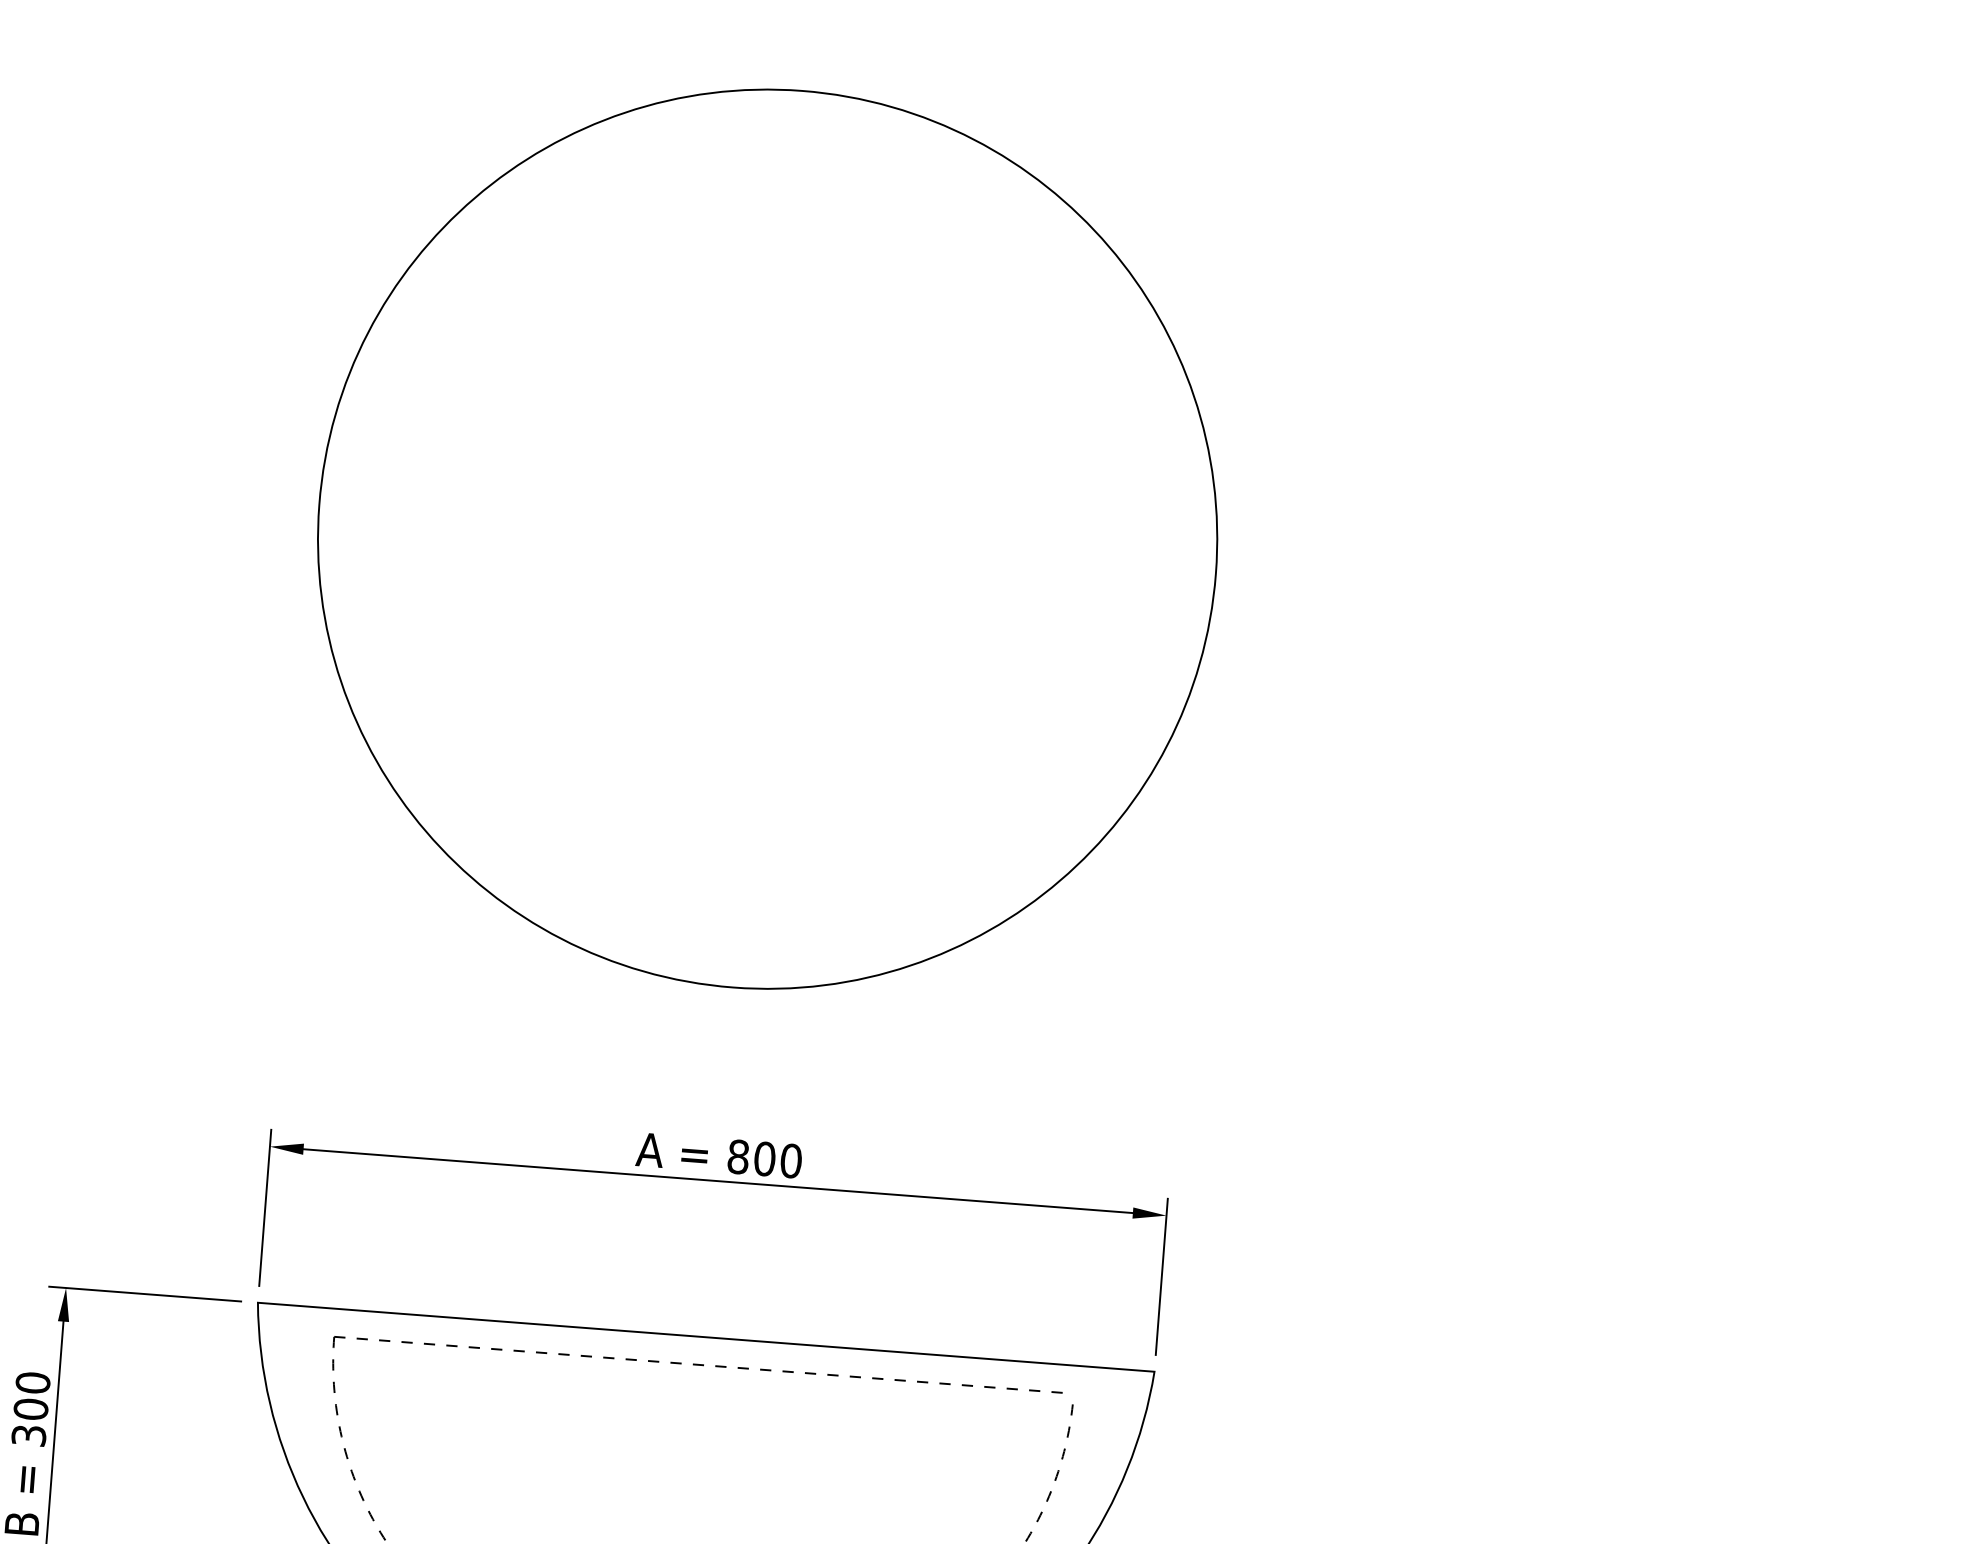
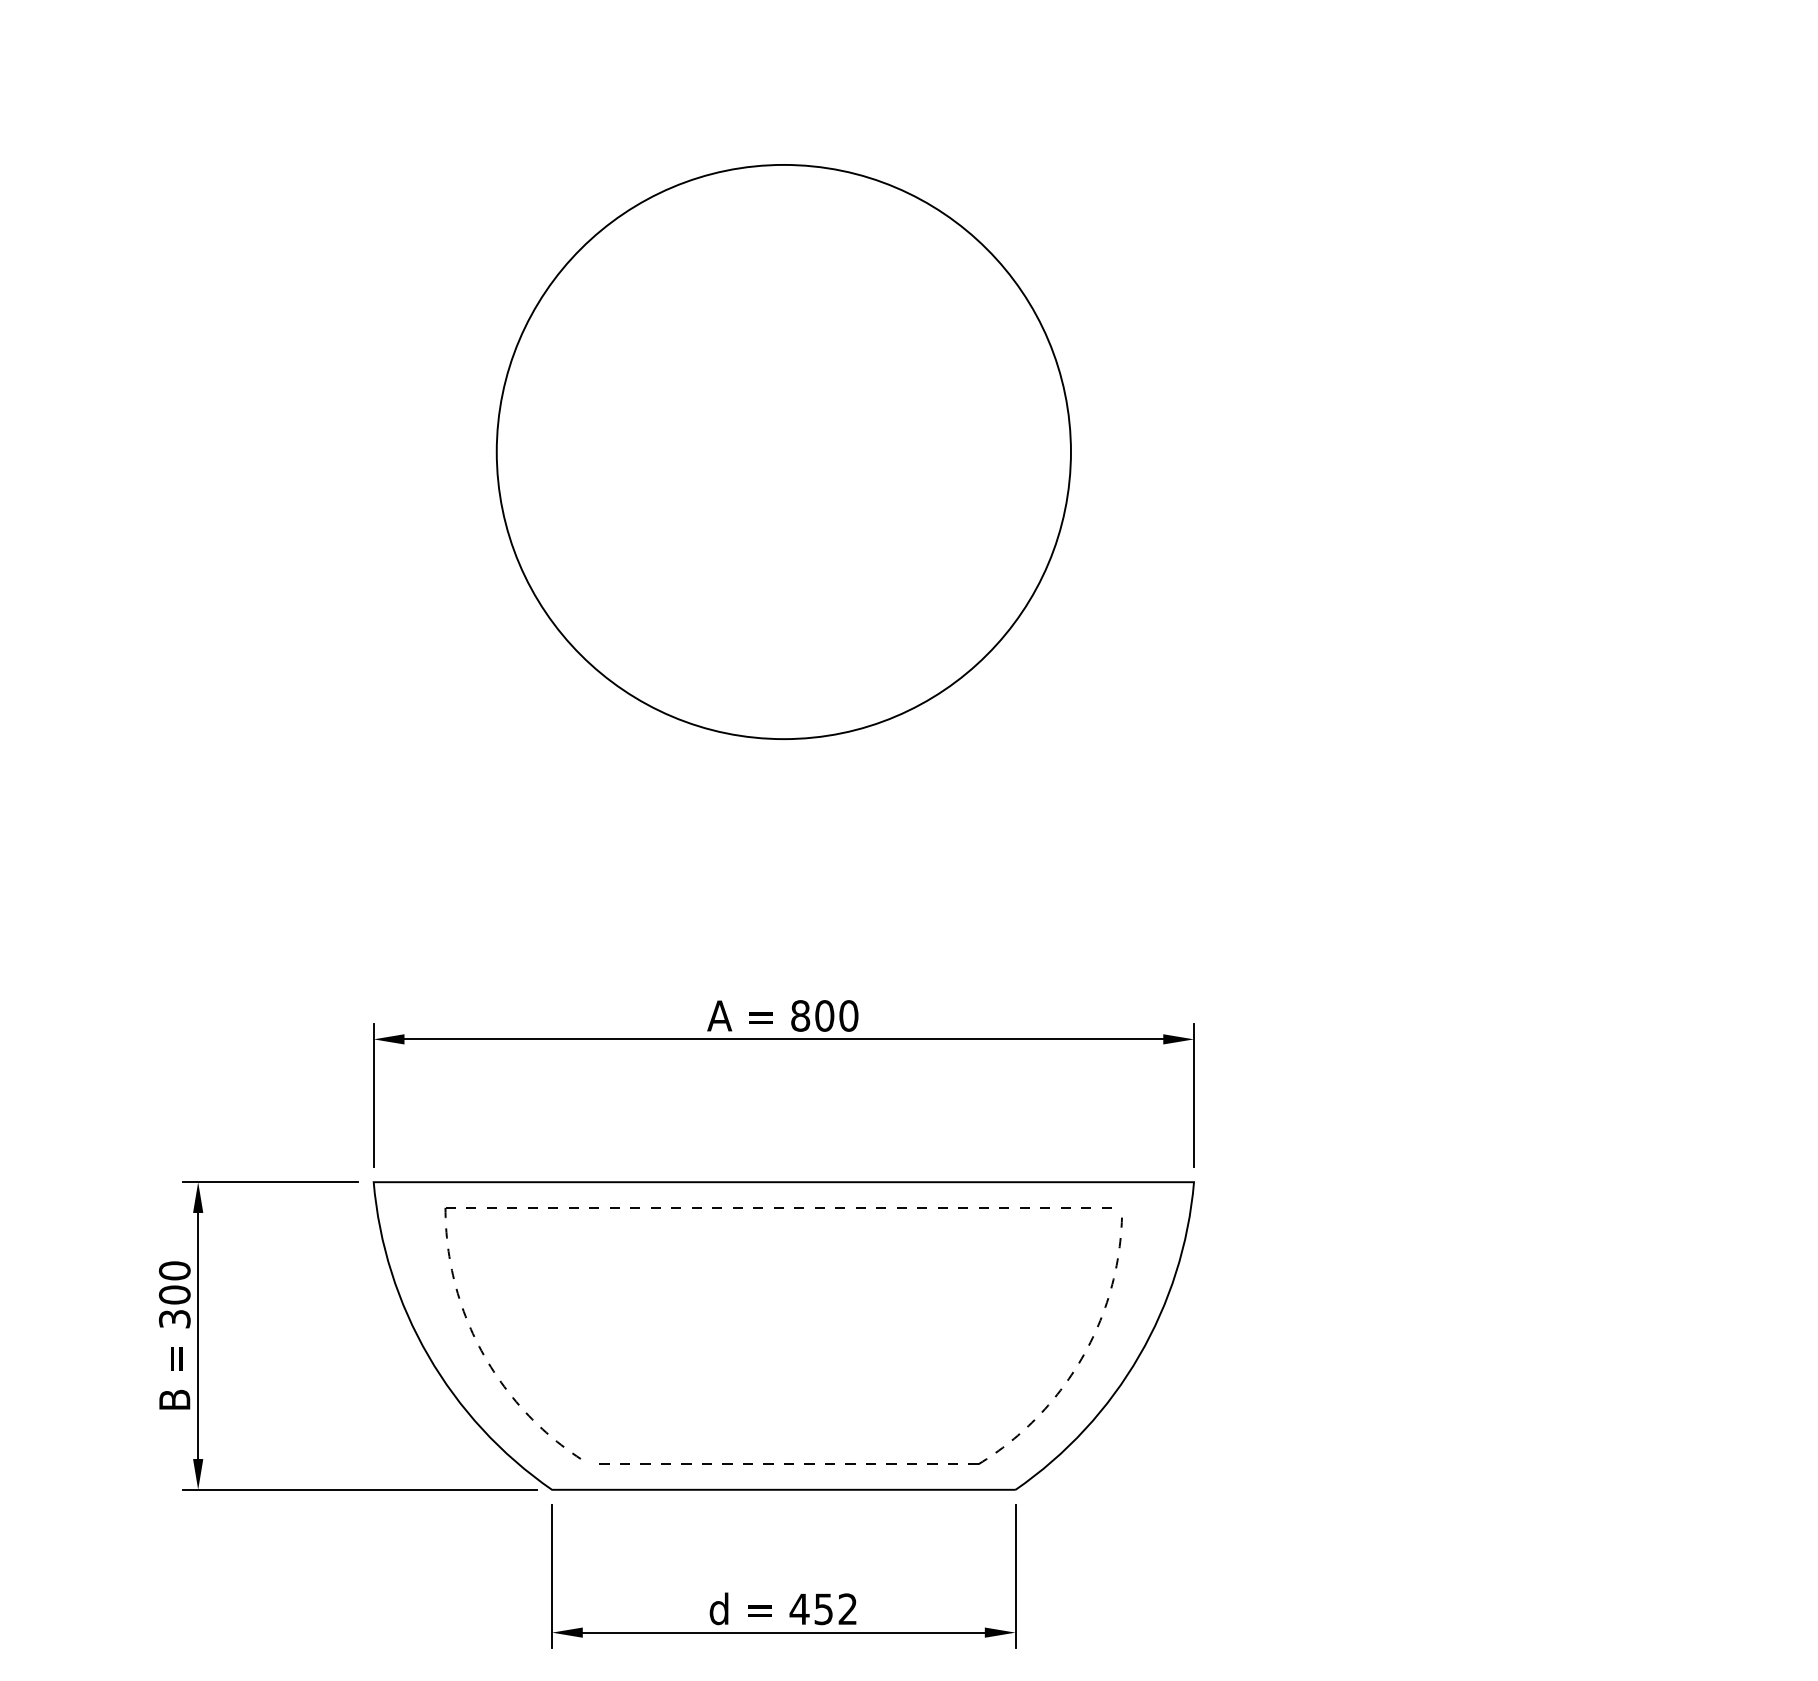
circle: (767, 538) -> (783, 451), size x0.7

